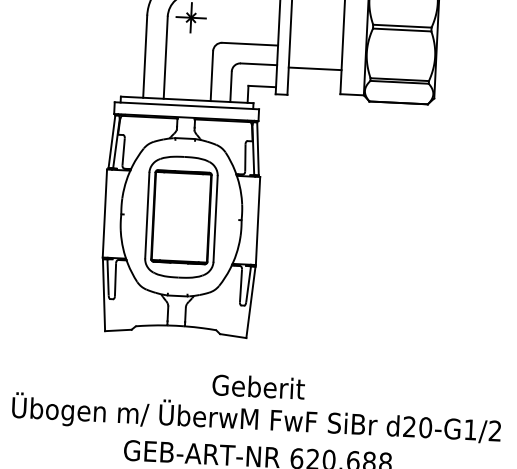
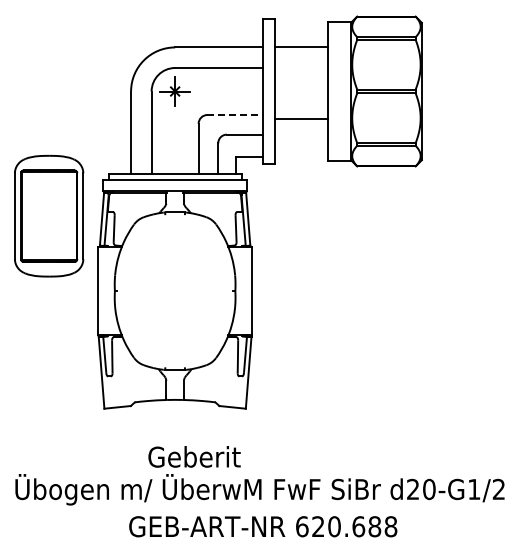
line: (250, 44) -> (235, 115), solid -> dashed
line: (314, 68) -> (300, 119), moved
part: (181, 216) -> (49, 215), moved
text: (258, 386) -> (194, 456), moved

